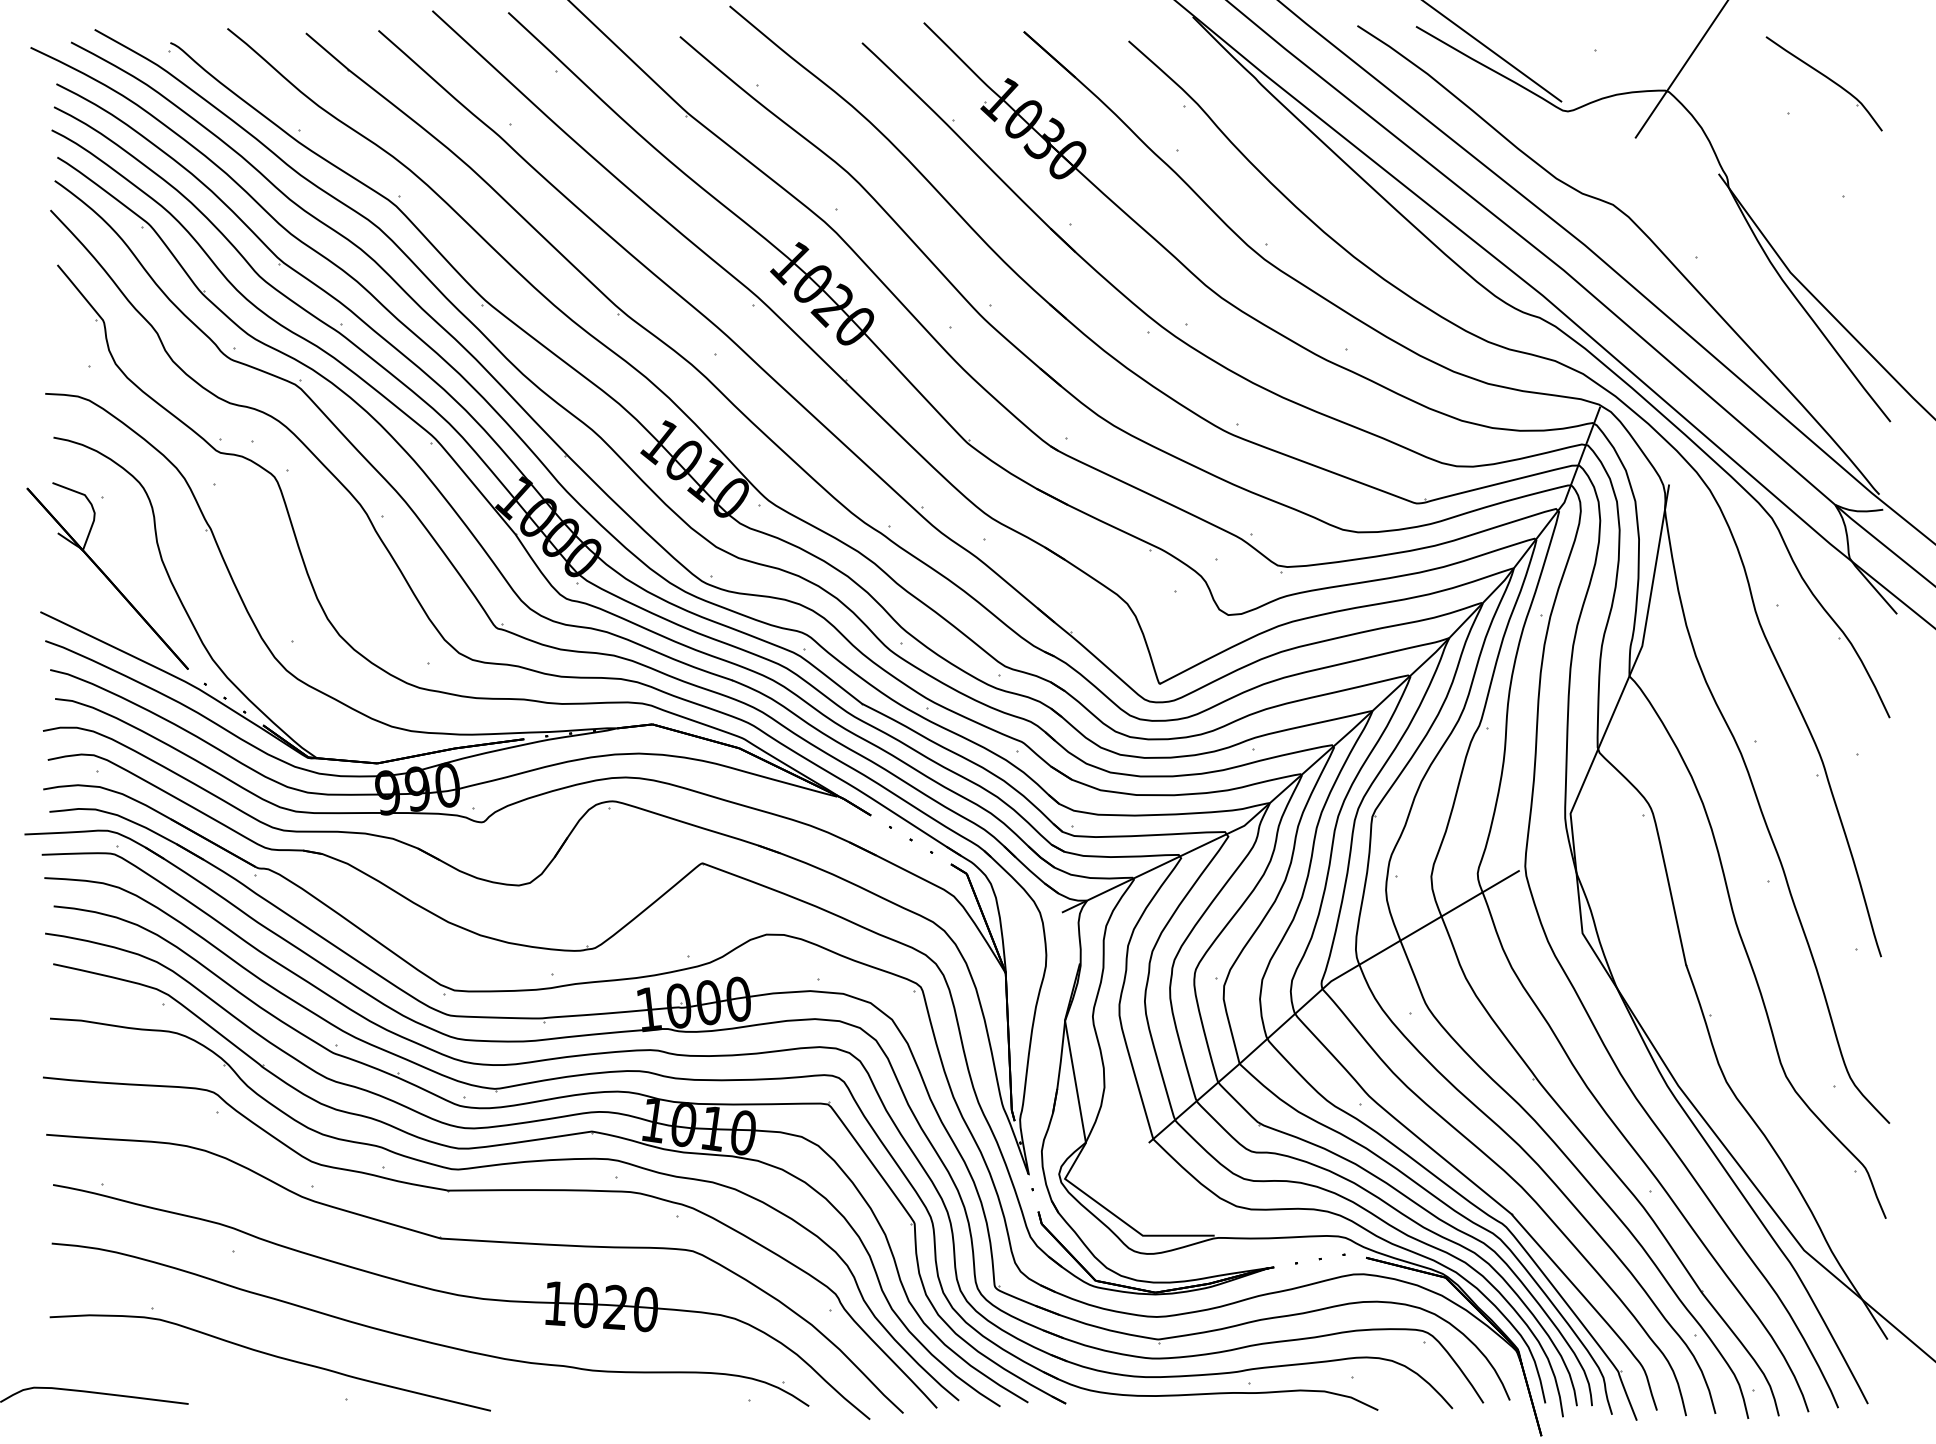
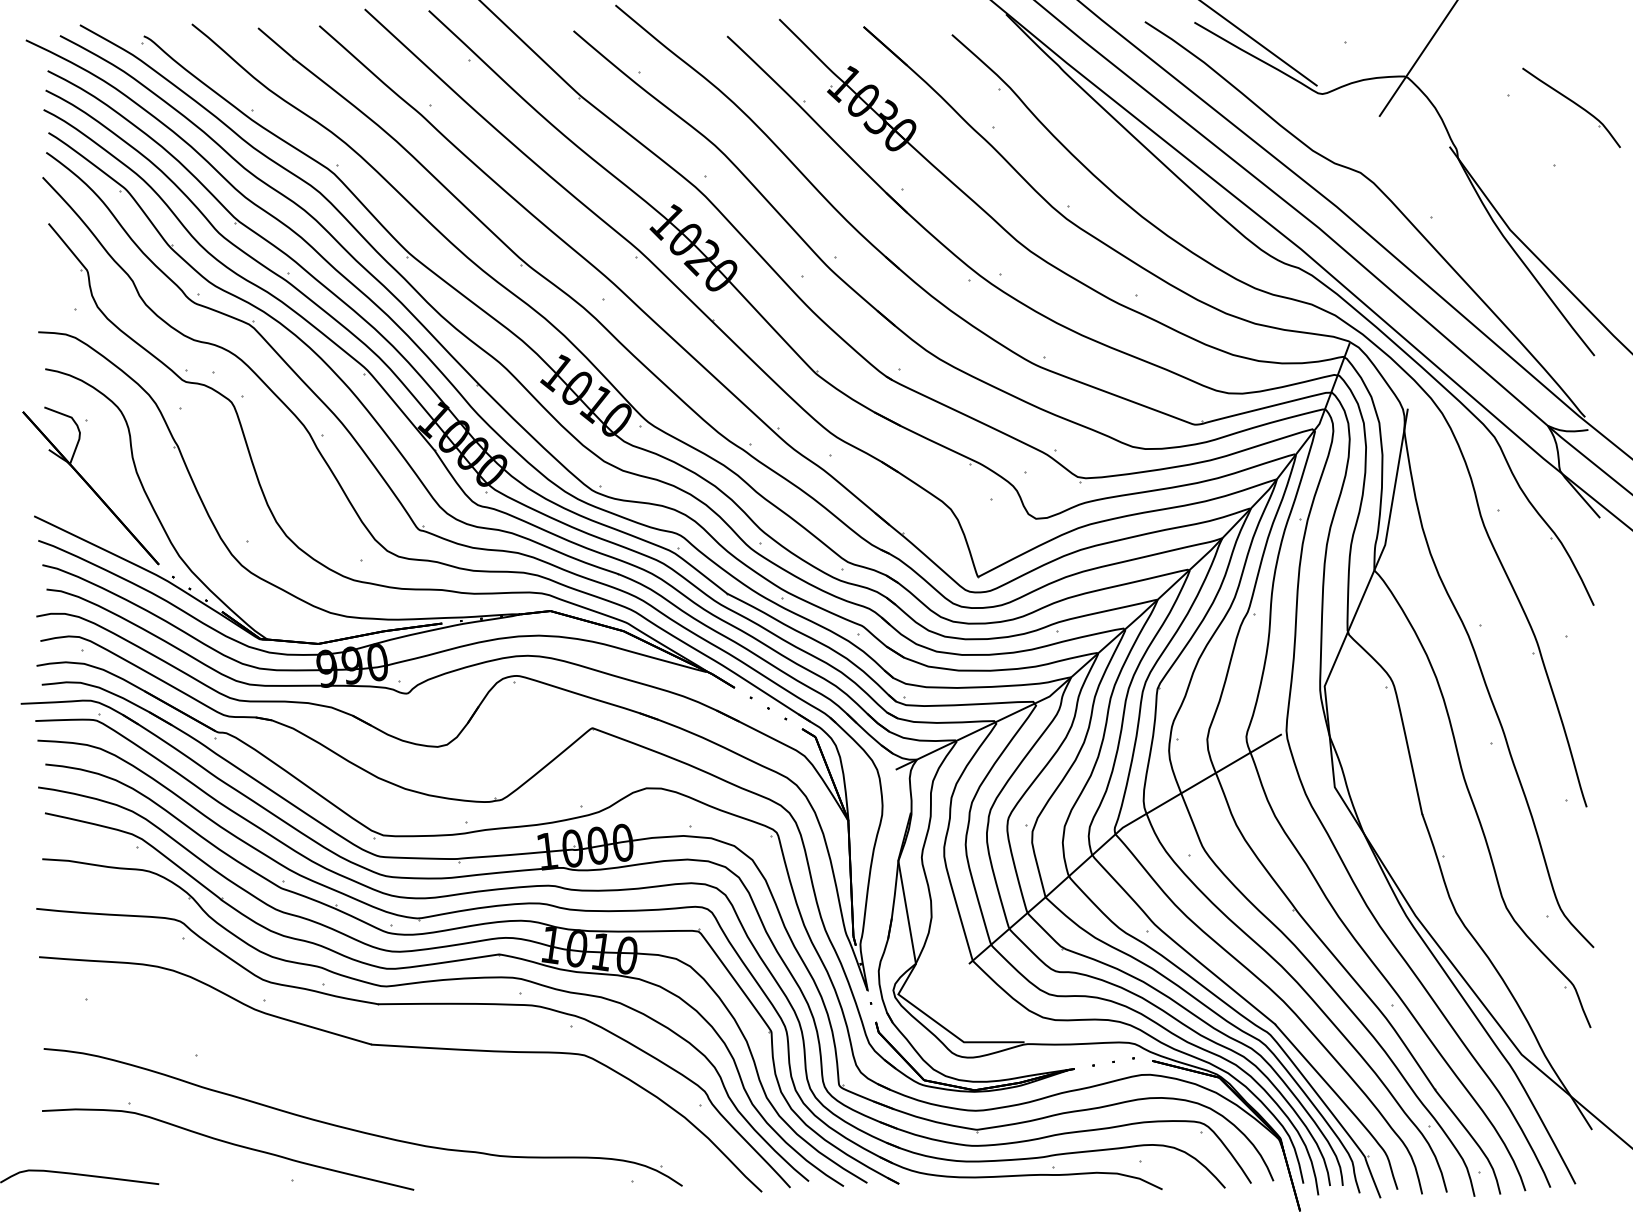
part: (1823, 83) -> (1570, 107), moved
part: (461, 1301) -> (389, 1097), removed

